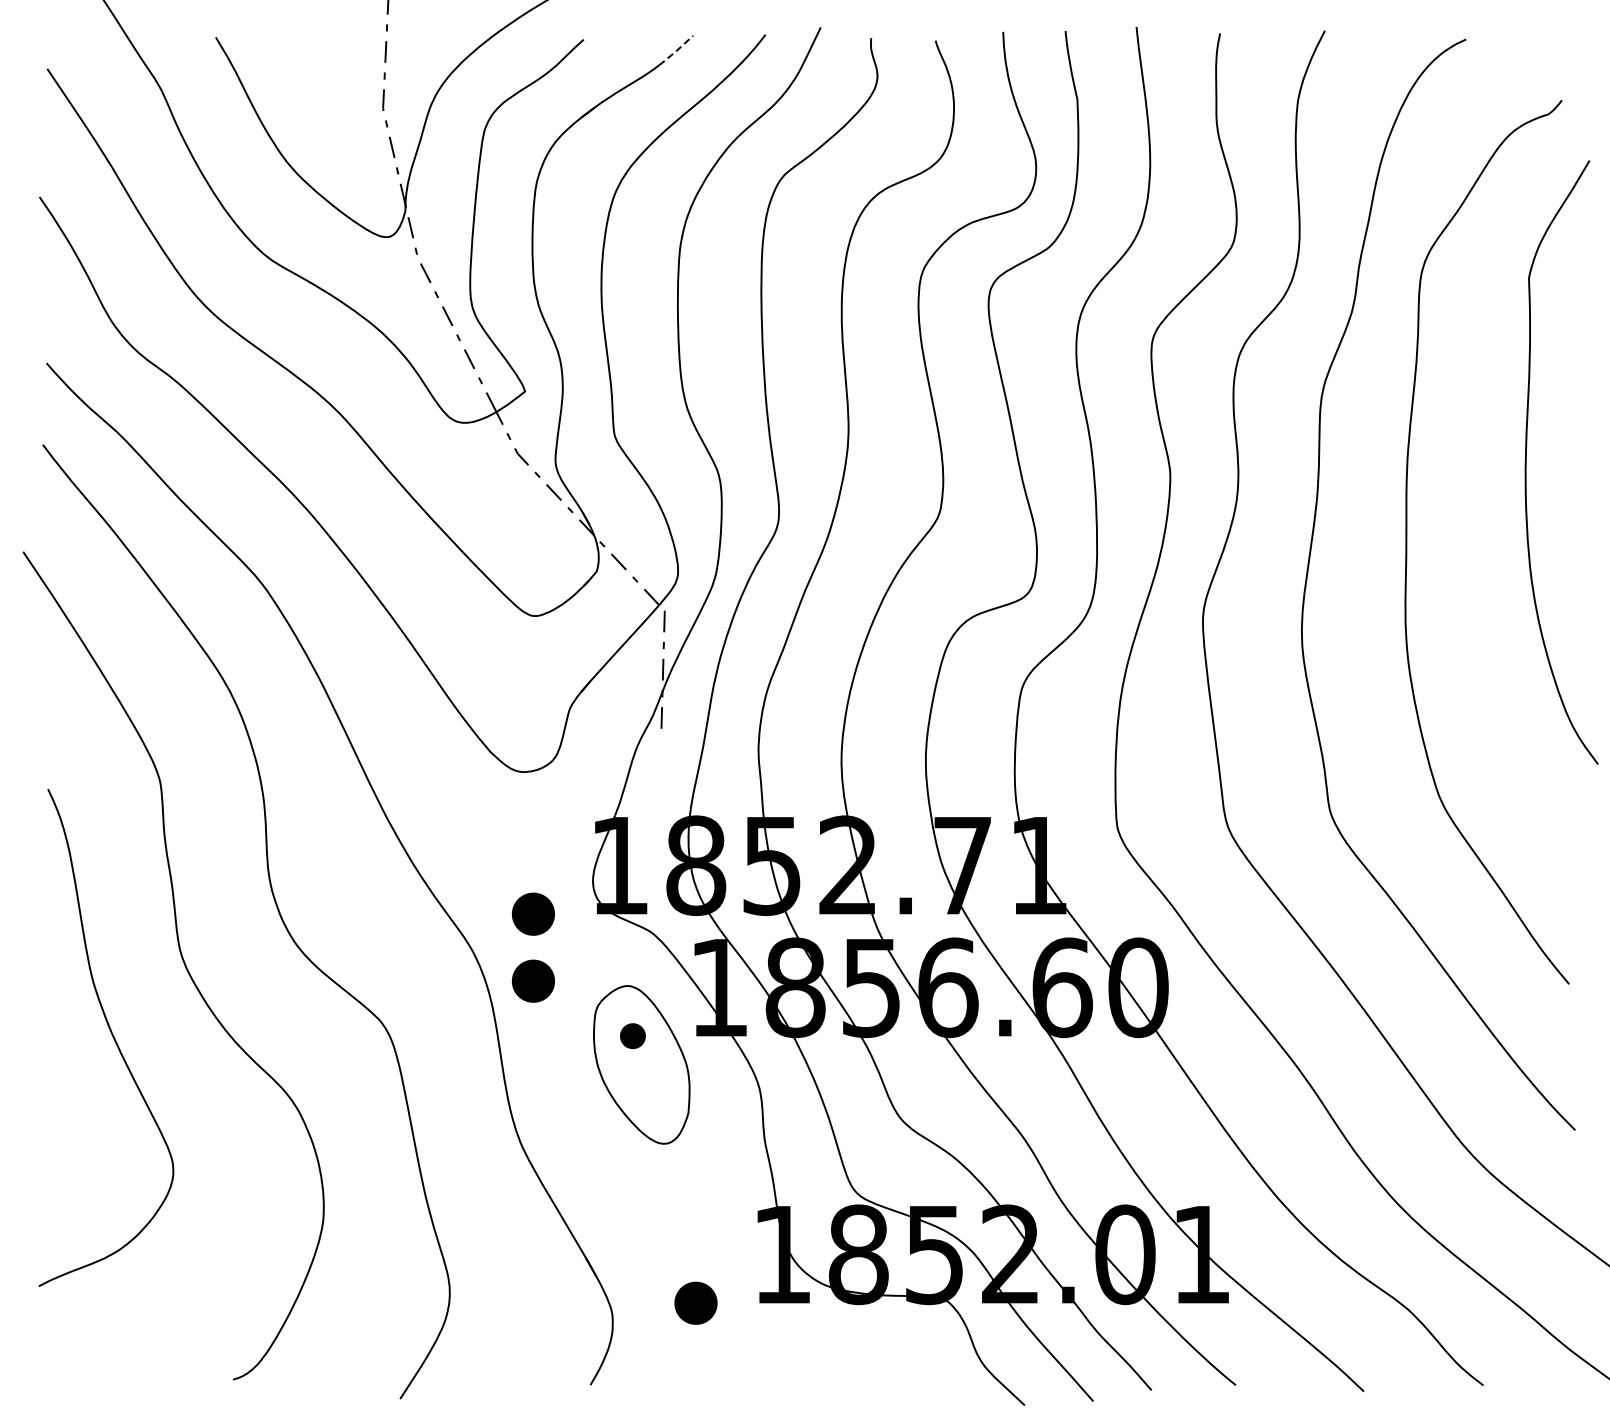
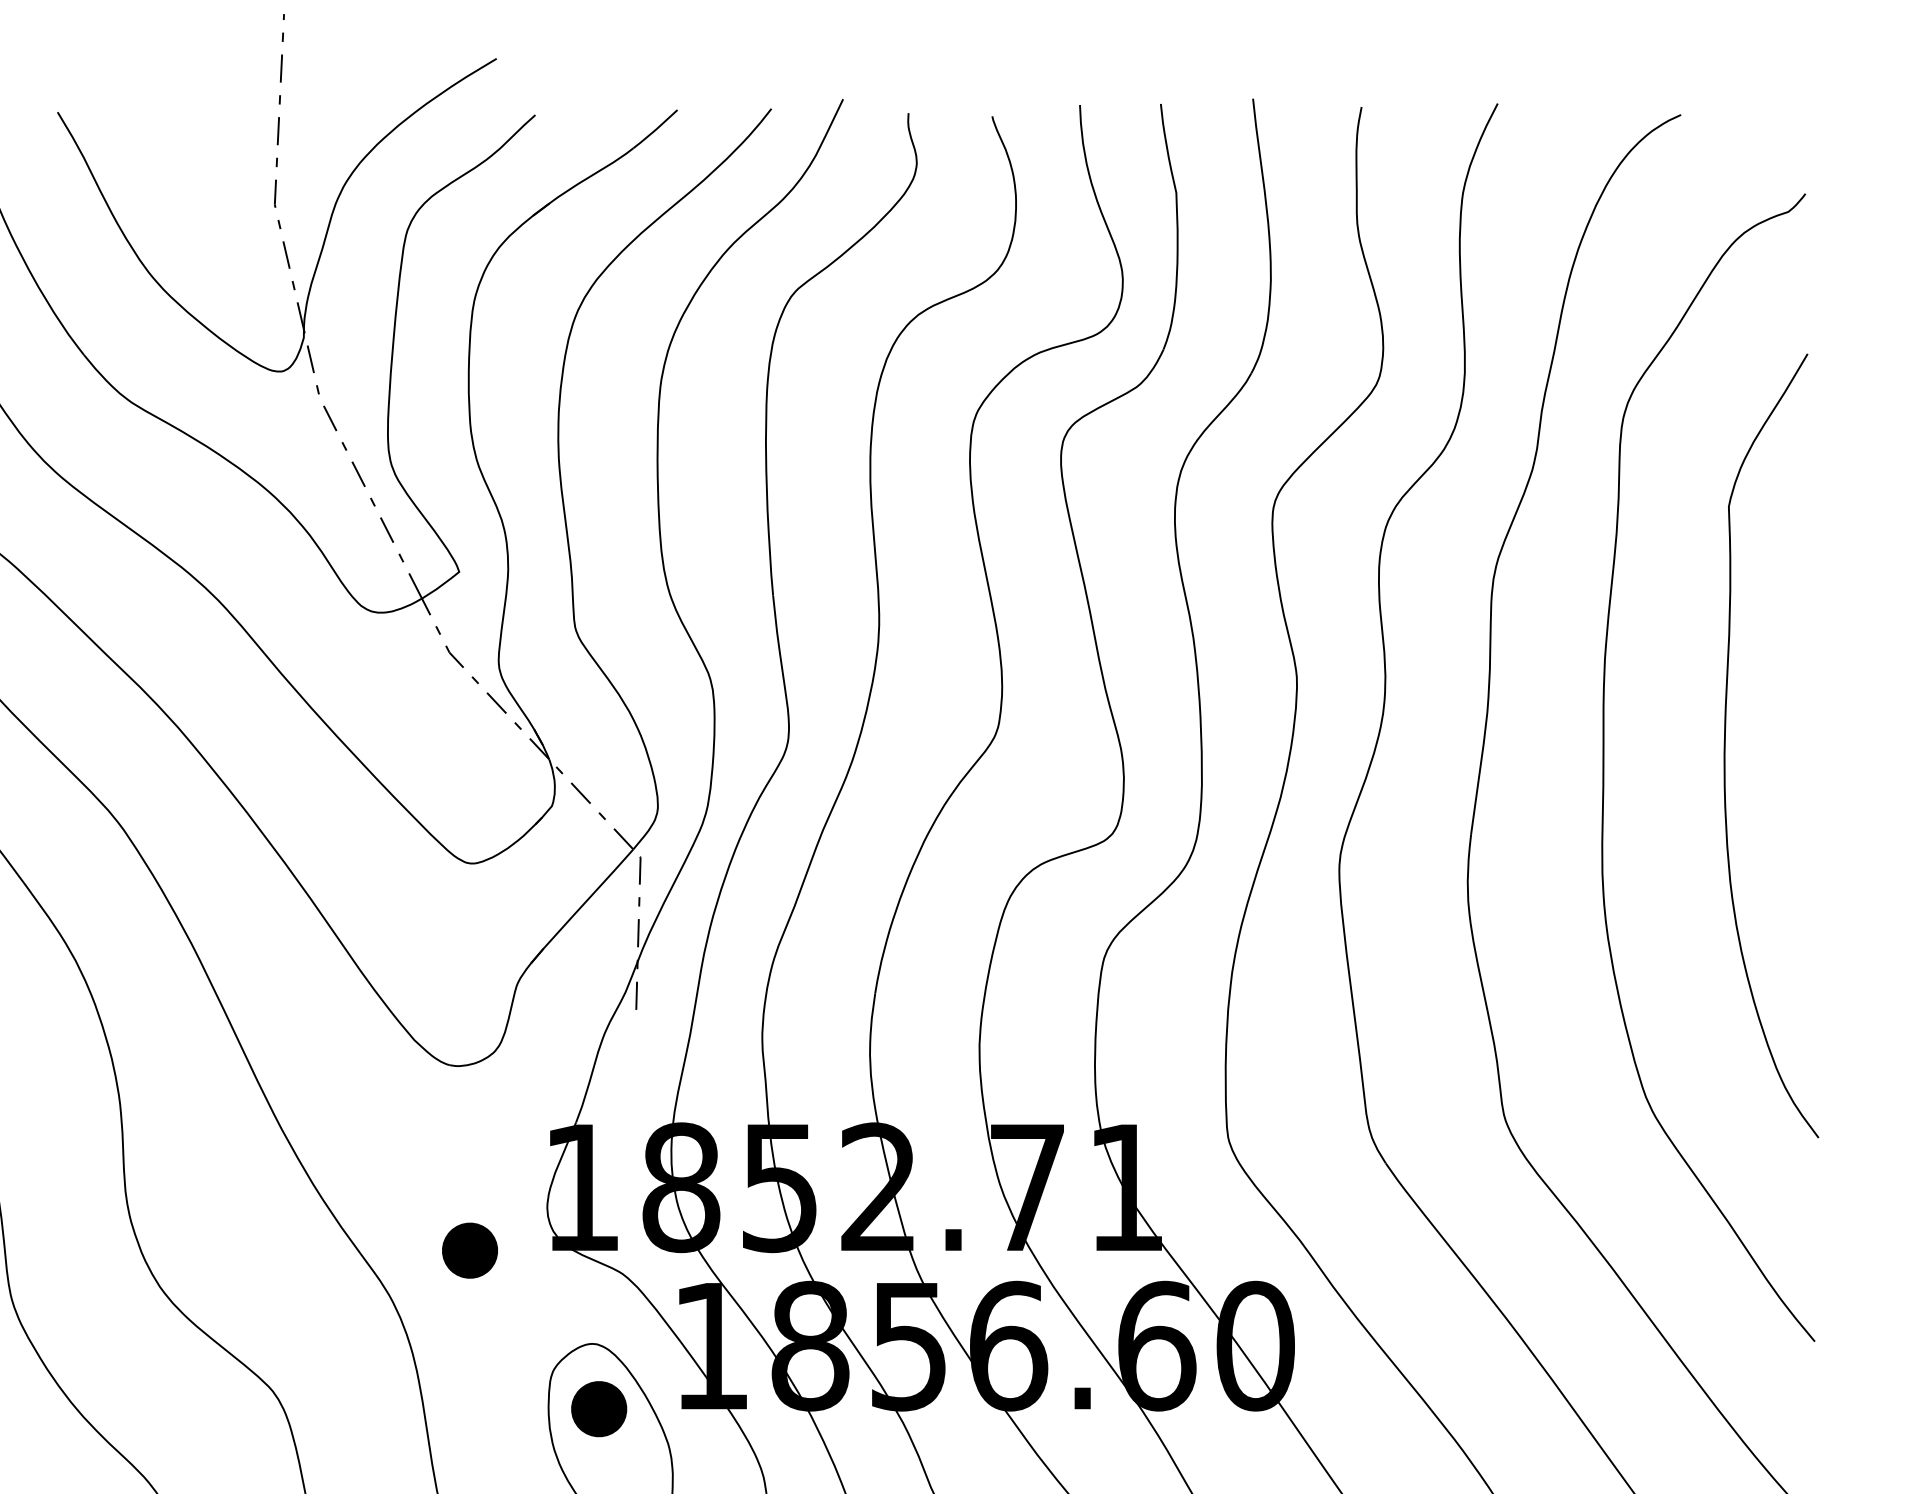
line: (676, 50) -> (655, 129), dashed -> solid
curve: (1526, 462) -> (1725, 745), moved
part: (533, 980) -> (470, 1336), removed
part: (632, 1035) -> (598, 1408), size x1.67

